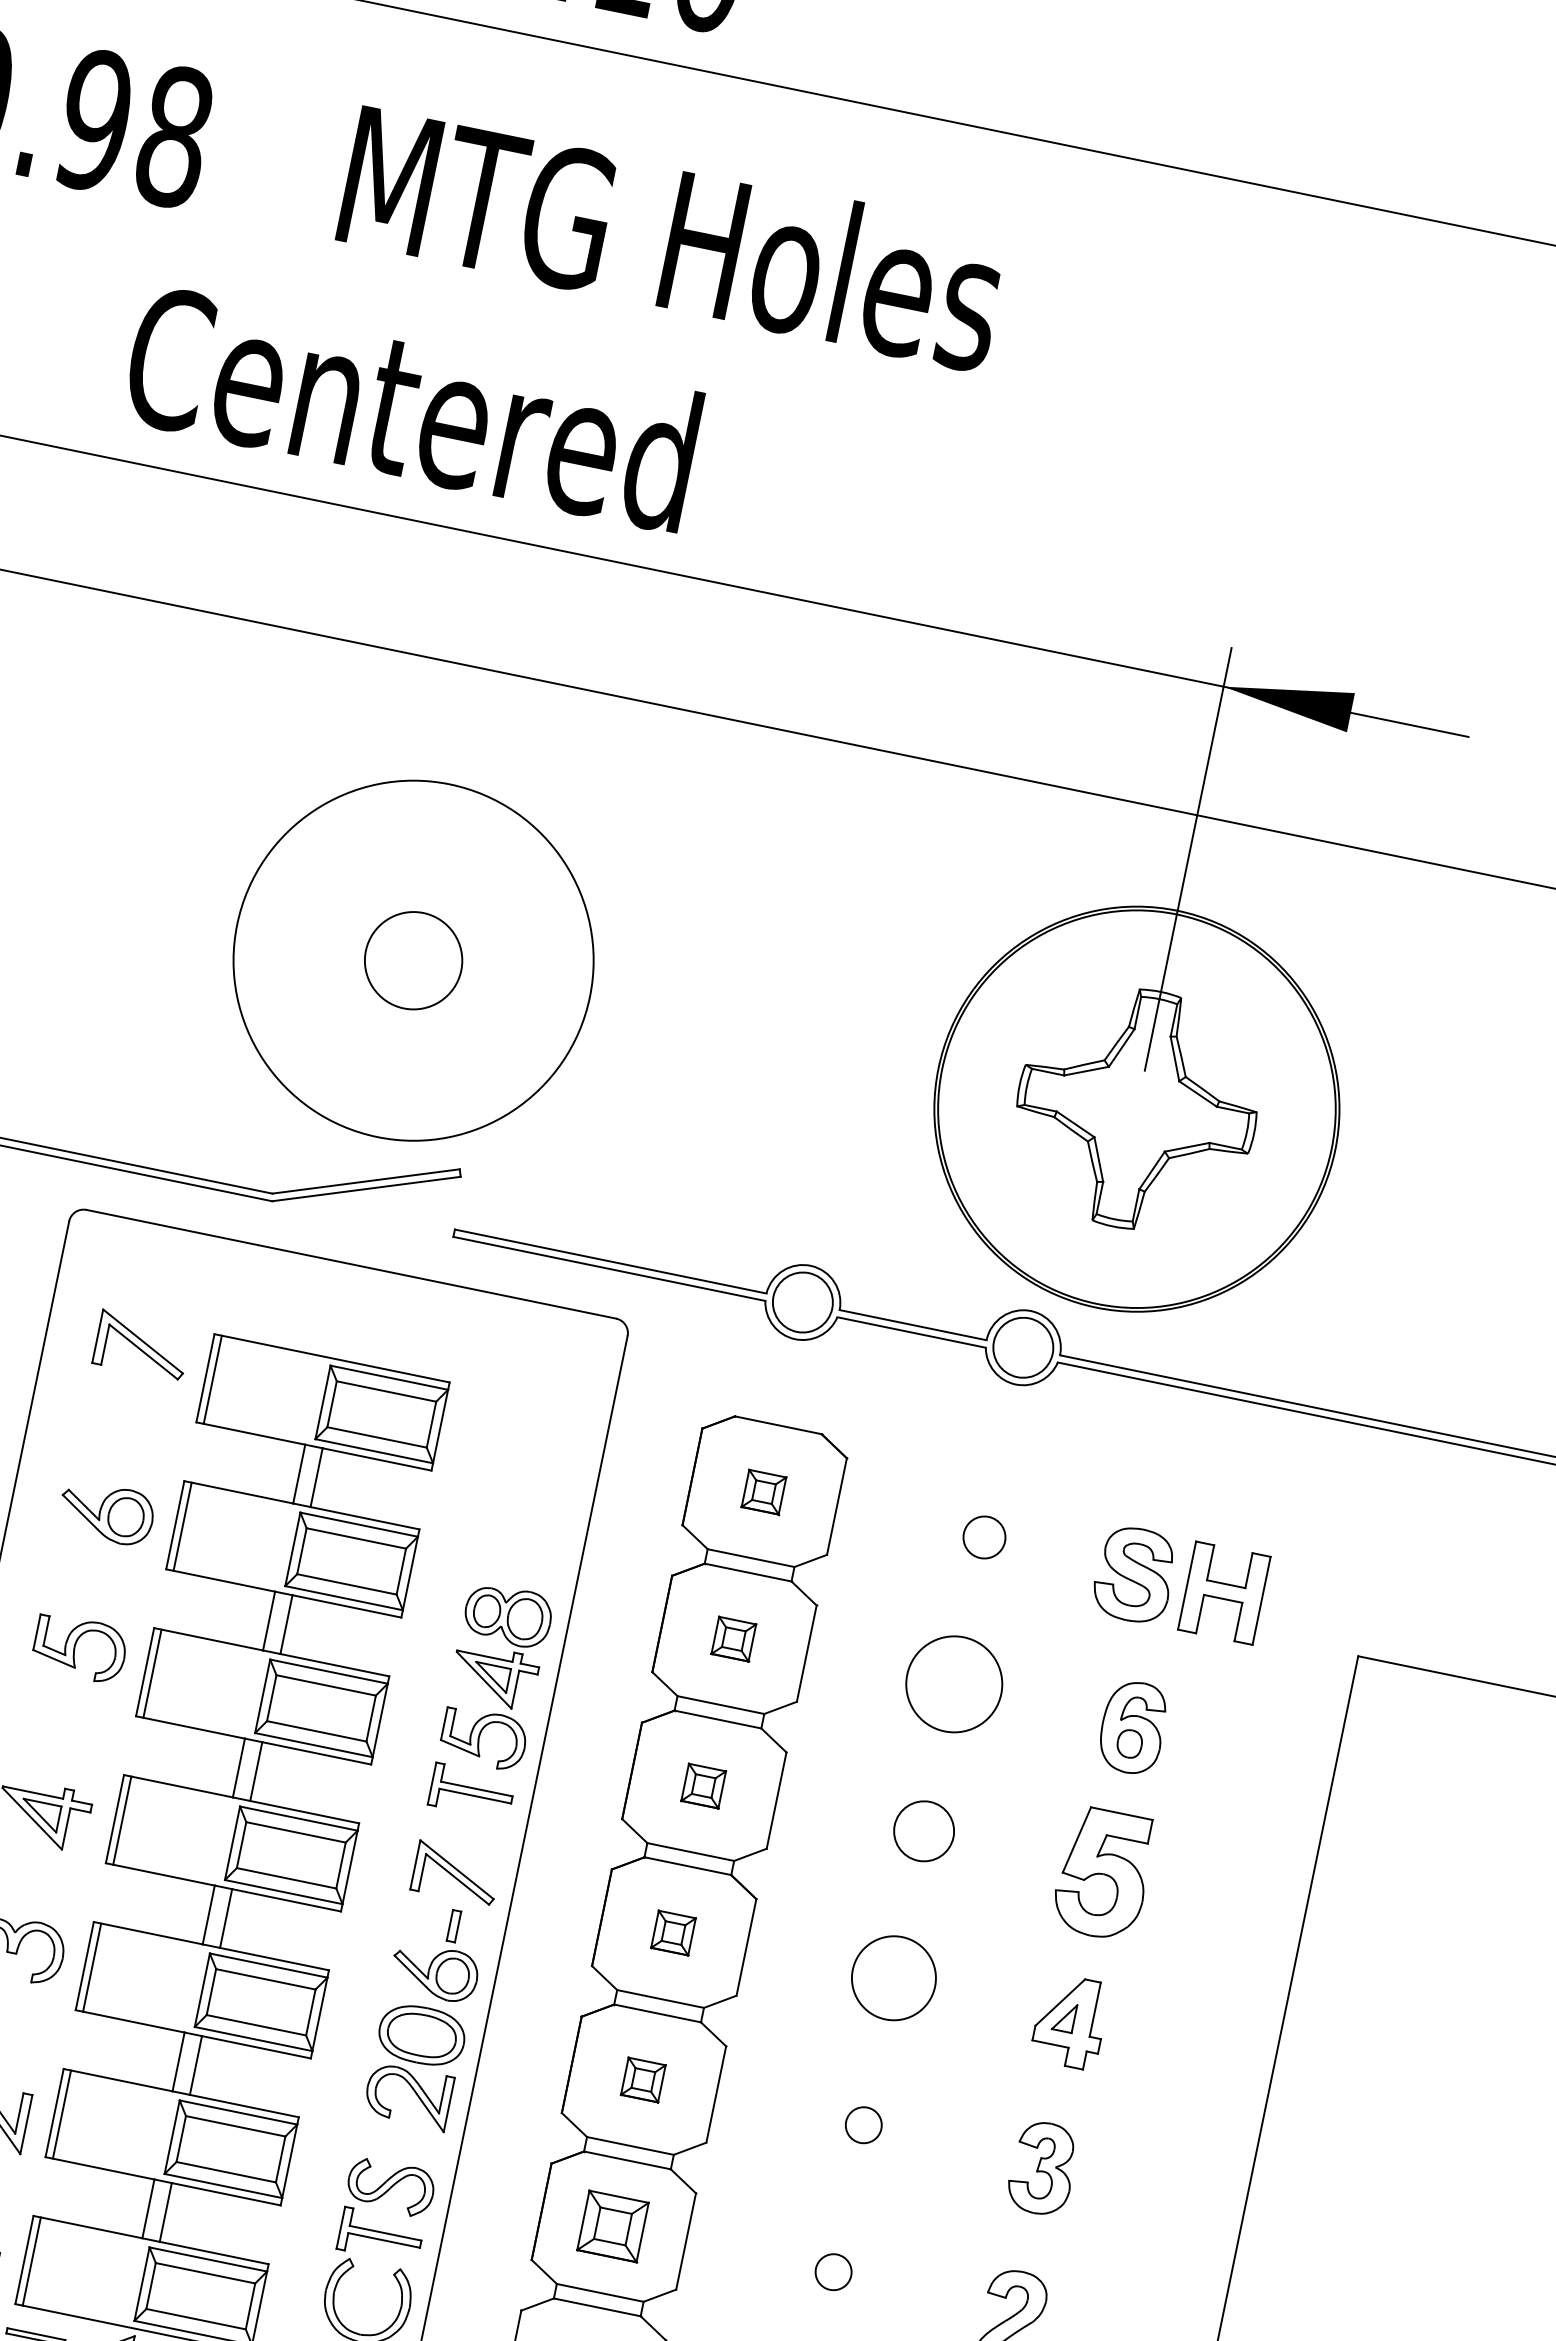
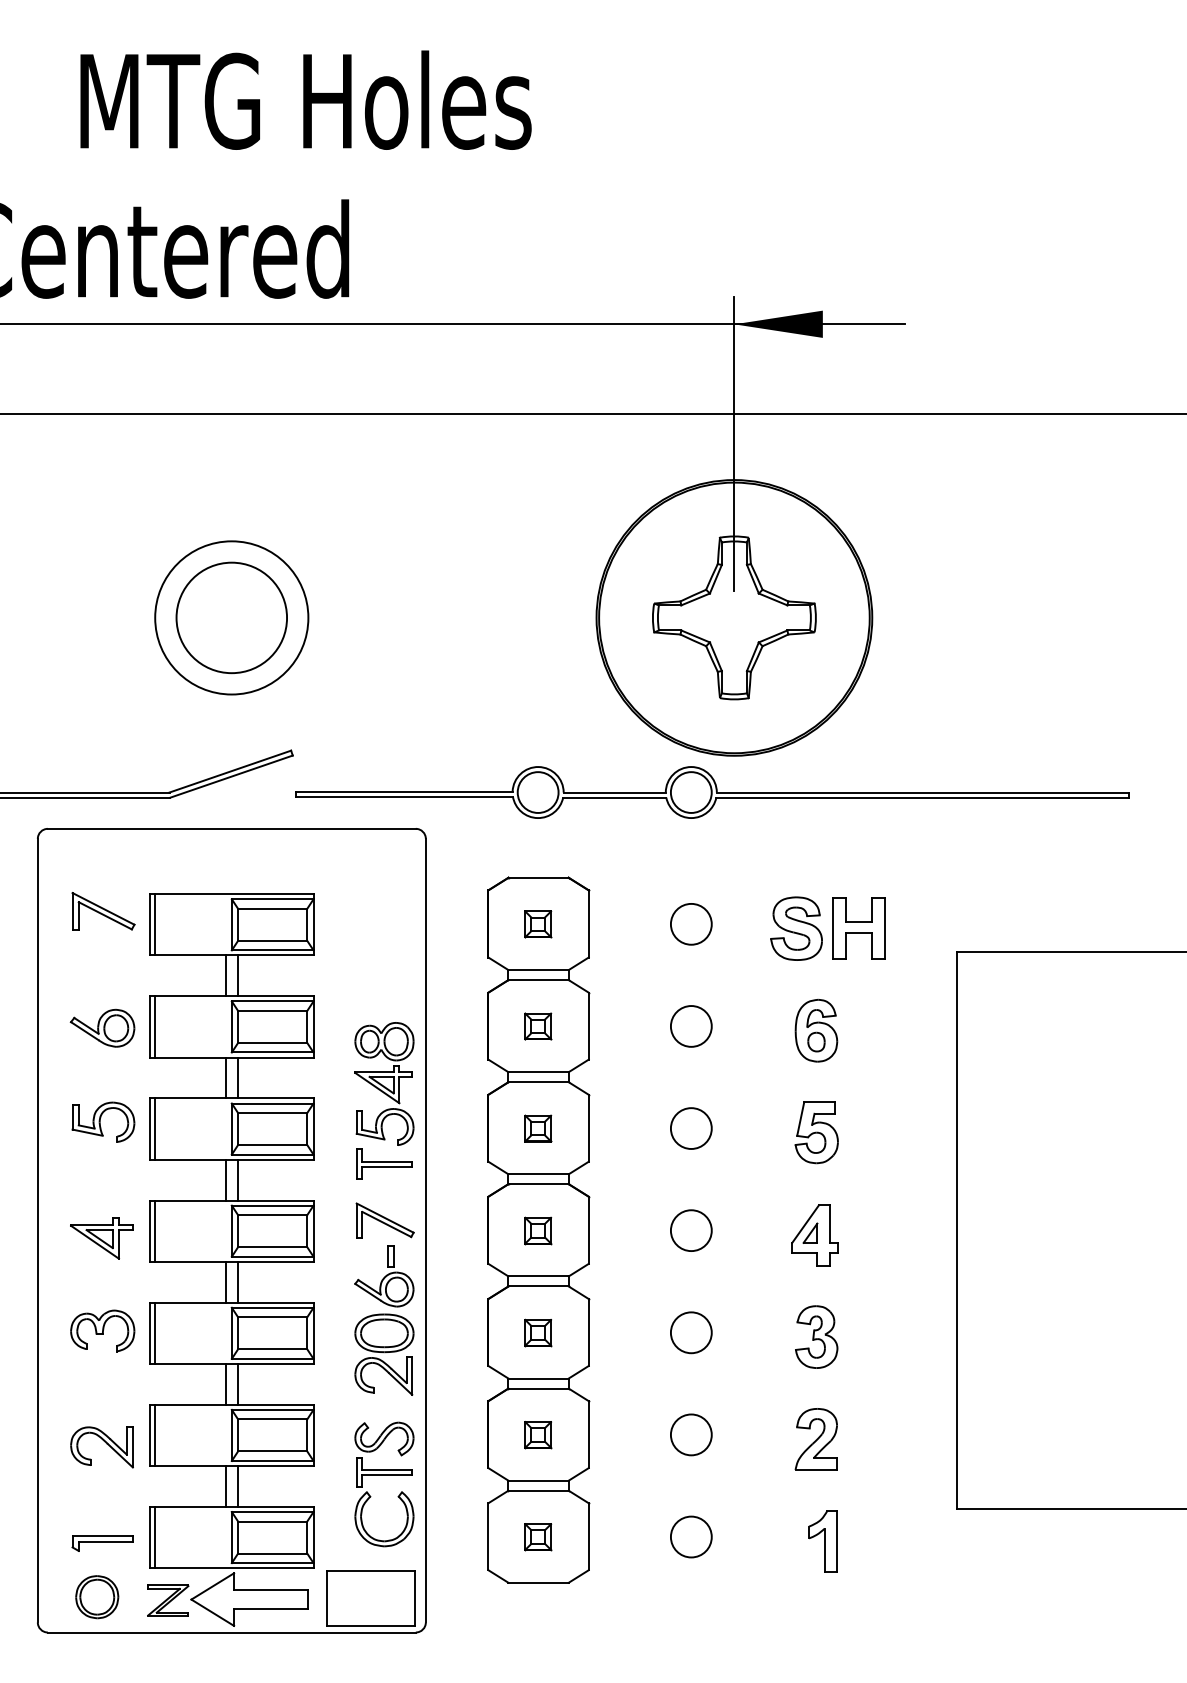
circle: (413, 960) -> (231, 617), size x0.62
circle: (413, 960) -> (231, 617), size x1.67
circle: (984, 1537) -> (691, 924), size x1.43
circle: (953, 1684) -> (690, 1026), size x0.62
part: (1103, 1873) -> (816, 1132), size x0.71
circle: (892, 1977) -> (690, 1230), size x0.71
circle: (862, 2124) -> (690, 1332), size x1.67
part: (613, 2227) -> (538, 1435), size x0.62
circle: (832, 2271) -> (690, 1434), size x1.67

